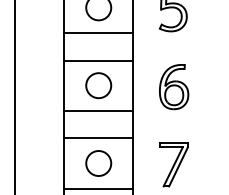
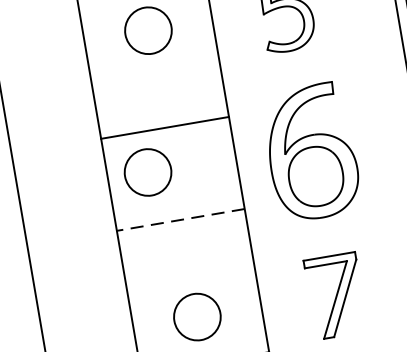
line: (98, 32) -> (155, 76), removed
circle: (98, 85) -> (147, 172), moved
part: (174, 87) -> (312, 153), size x1.6
line: (98, 110) -> (180, 219), solid -> dashed
line: (98, 138) -> (189, 271), removed

